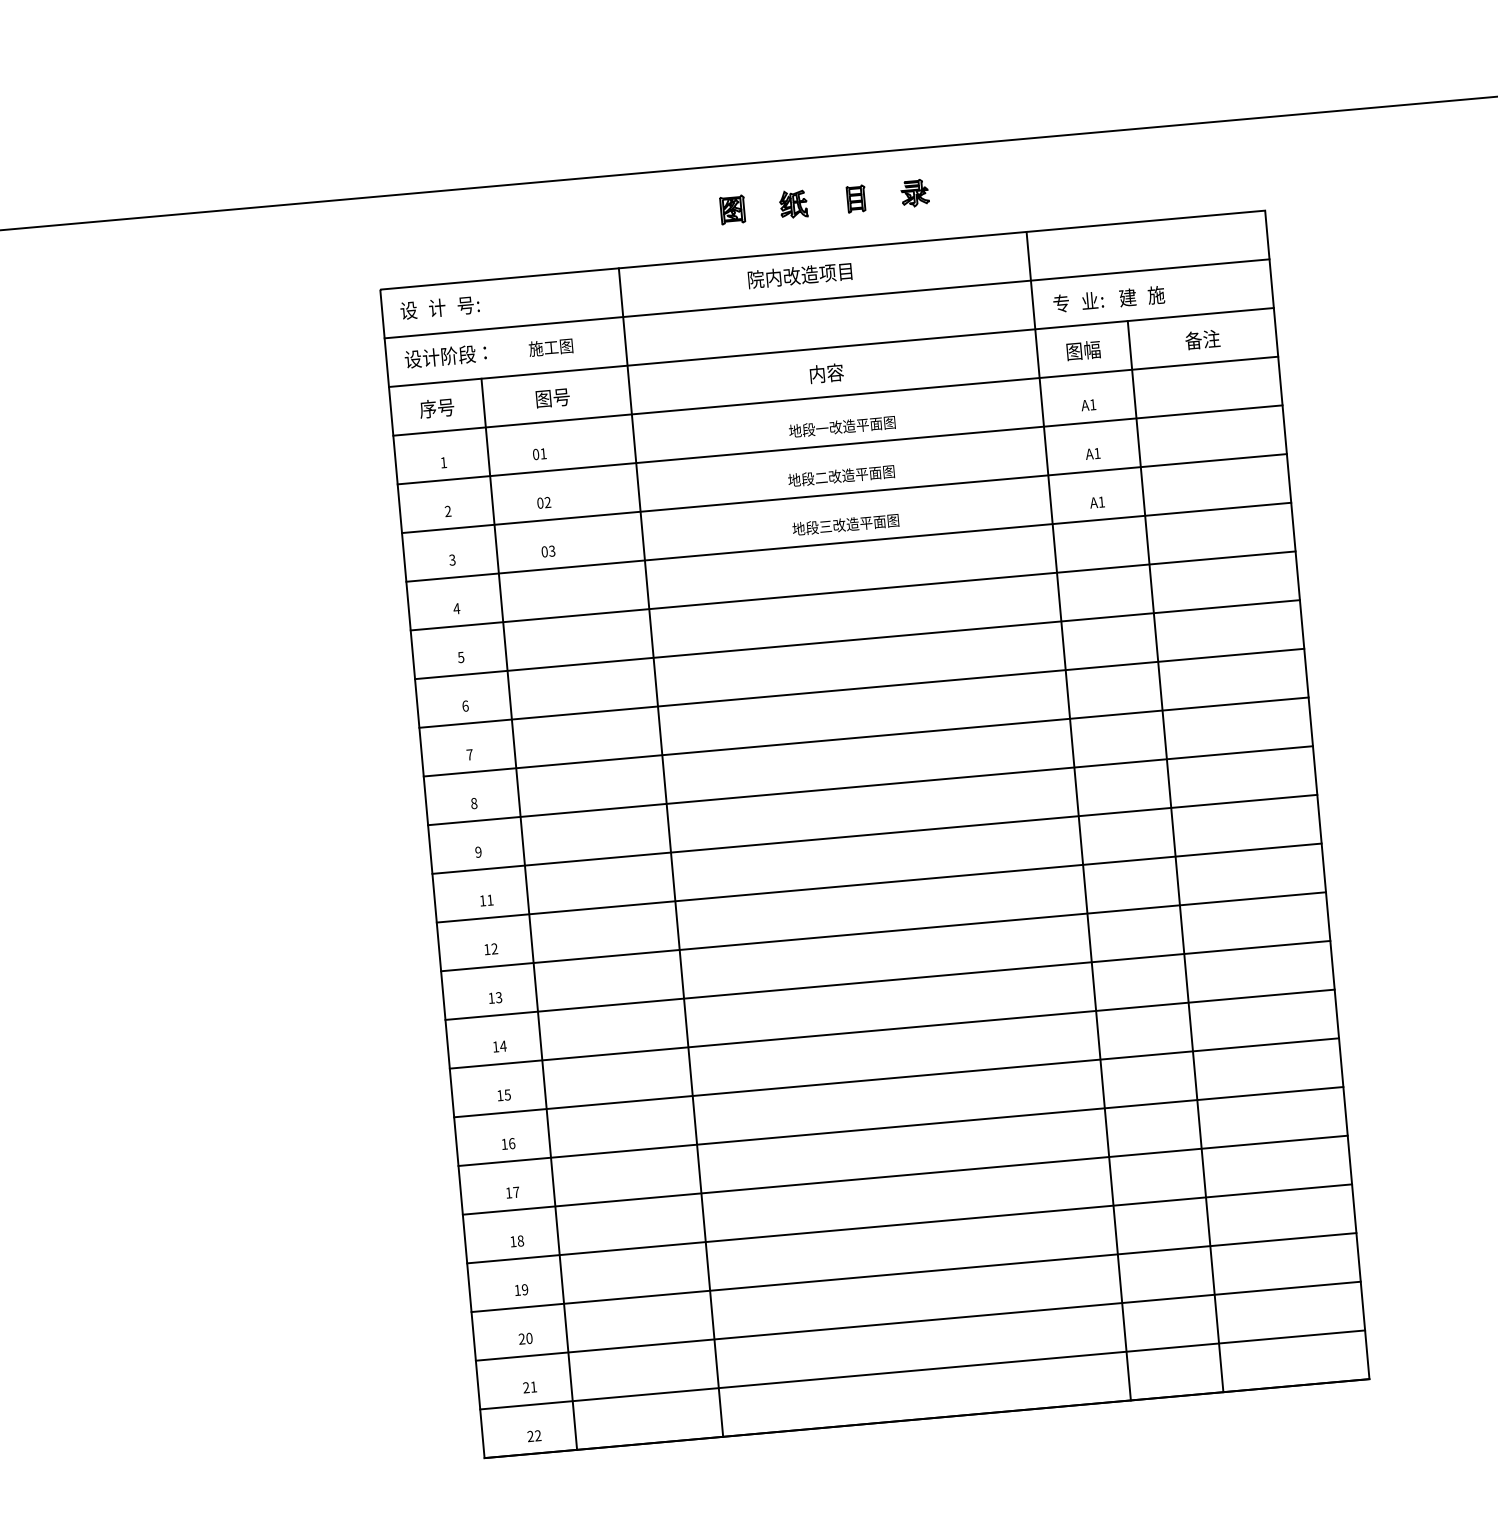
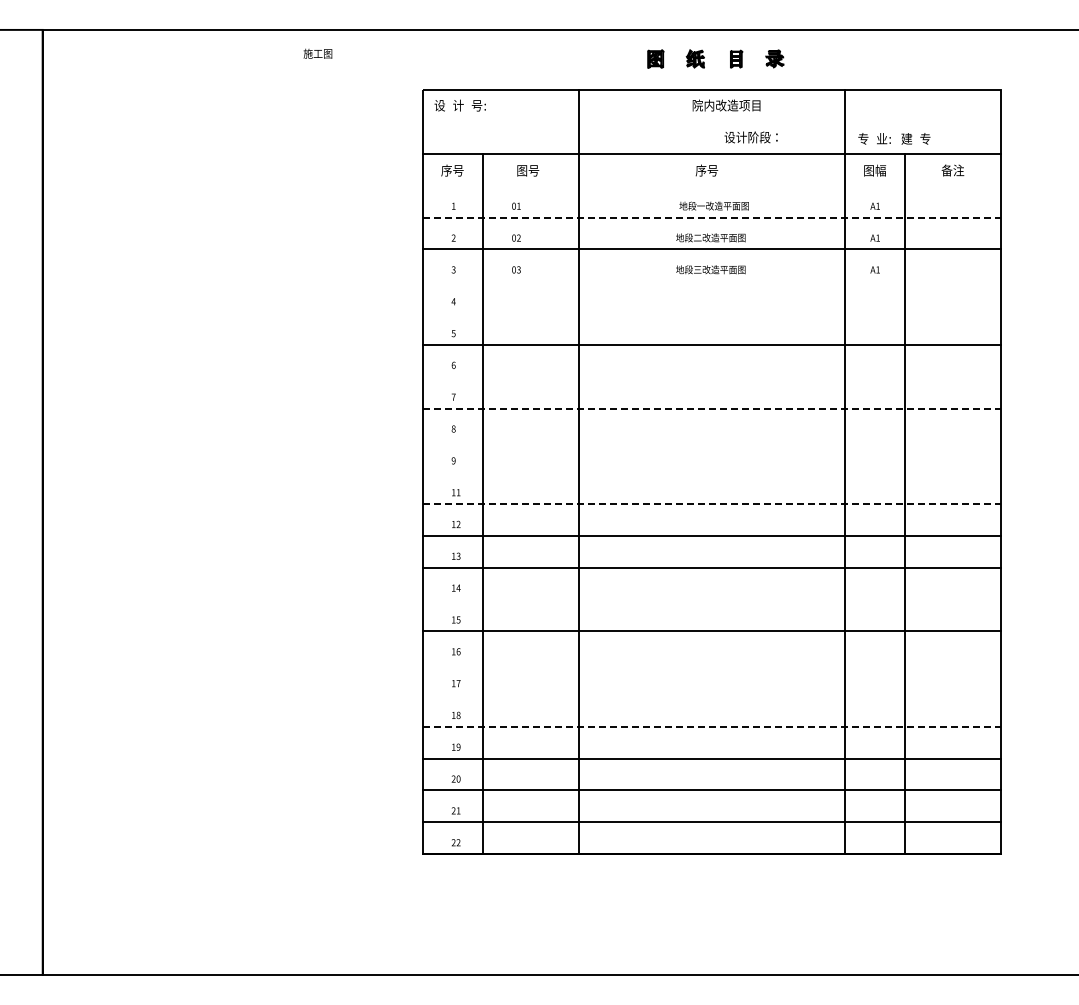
text: (799, 275) -> (726, 105), moved
text: (1156, 294) -> (925, 138), 施 -> 专
line: (826, 299) -> (711, 122), removed
text: (550, 347) -> (317, 53), moved
text: (444, 356) -> (750, 137), moved
text: (825, 373) -> (706, 170), 内容 -> 序号
line: (835, 395) -> (711, 185), removed
line: (841, 444) -> (712, 217), solid -> dashed
line: (848, 542) -> (711, 281), removed
line: (852, 591) -> (711, 313), removed
line: (861, 687) -> (711, 376), removed
line: (867, 736) -> (712, 408), solid -> dashed
line: (870, 785) -> (711, 440), removed
line: (874, 834) -> (711, 472), removed
line: (880, 883) -> (712, 504), solid -> dashed
line: (891, 1029) -> (711, 599), removed
line: (900, 1127) -> (711, 663), removed
line: (904, 1174) -> (711, 694), removed
line: (910, 1223) -> (712, 726), solid -> dashed

